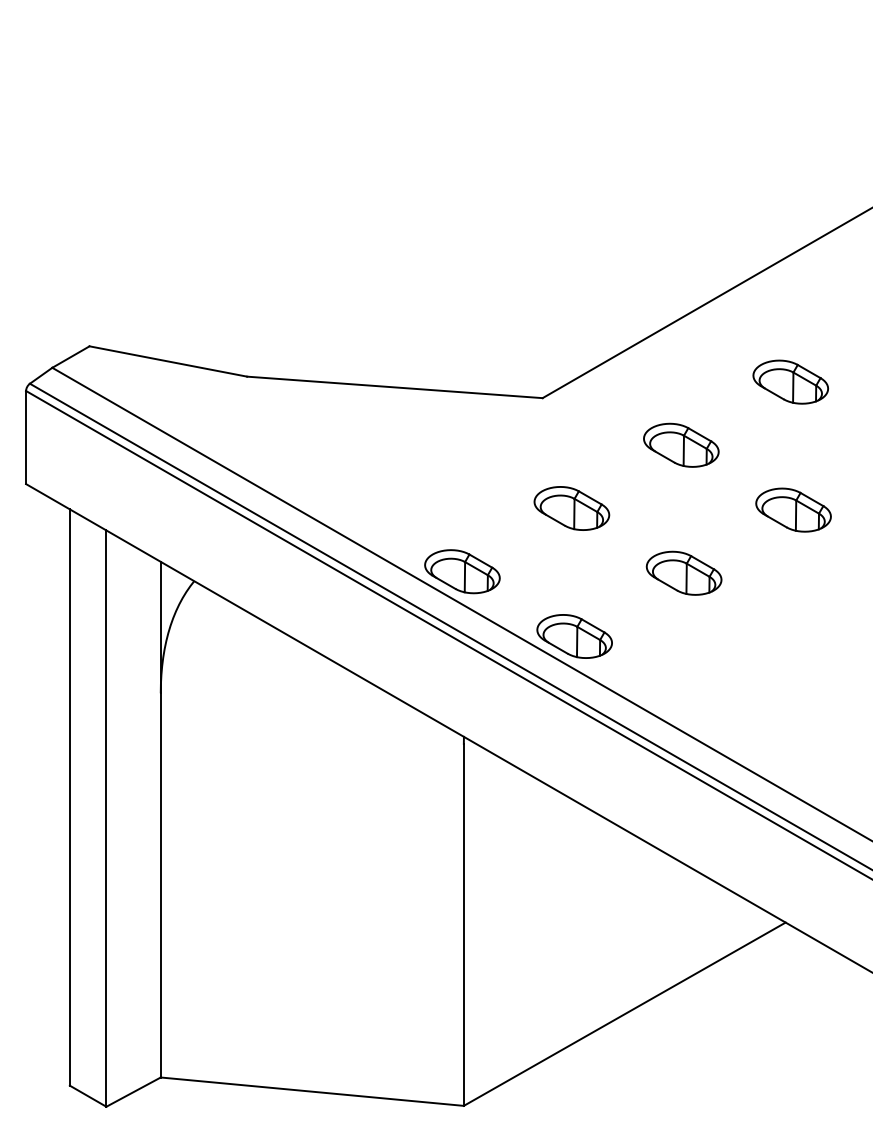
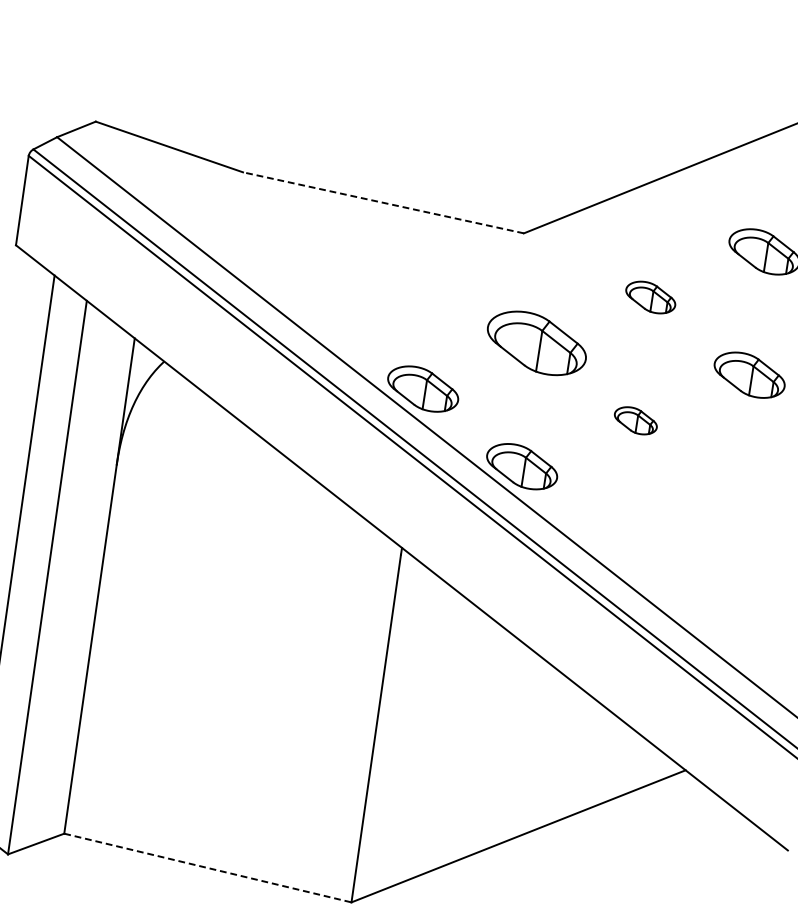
line: (394, 387) -> (383, 202), solid -> dashed
part: (681, 444) -> (650, 296), size x0.7
part: (571, 508) -> (536, 343), size x1.4
part: (683, 572) -> (635, 420), size x0.6
line: (312, 1091) -> (208, 867), solid -> dashed

